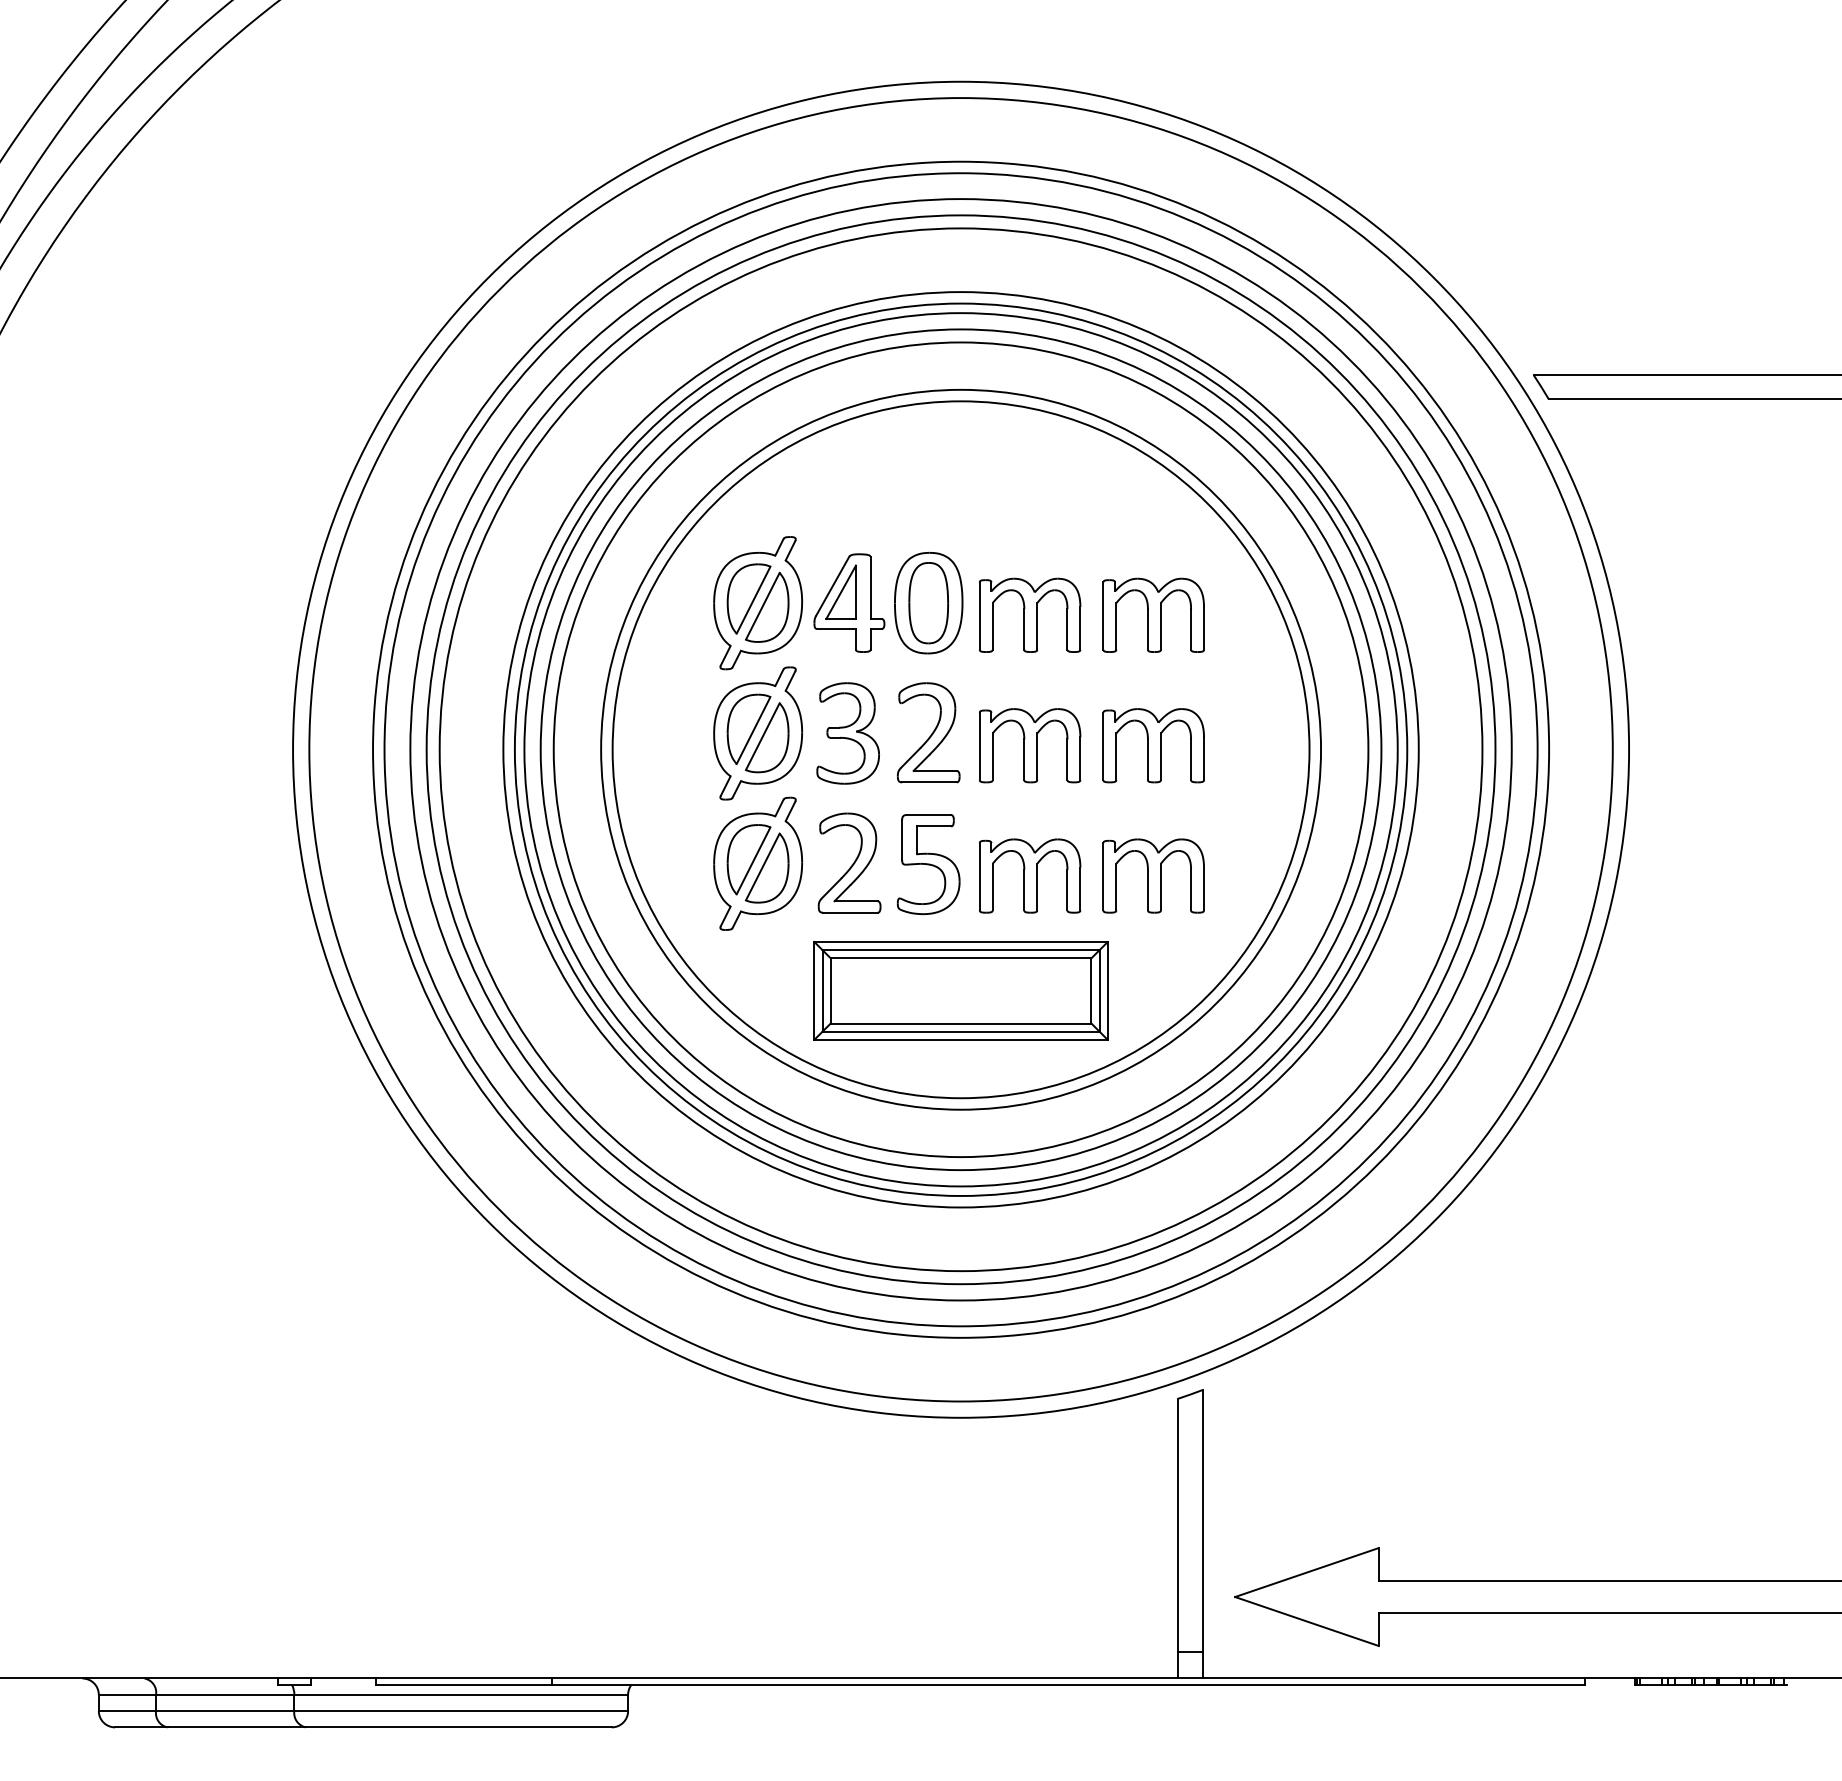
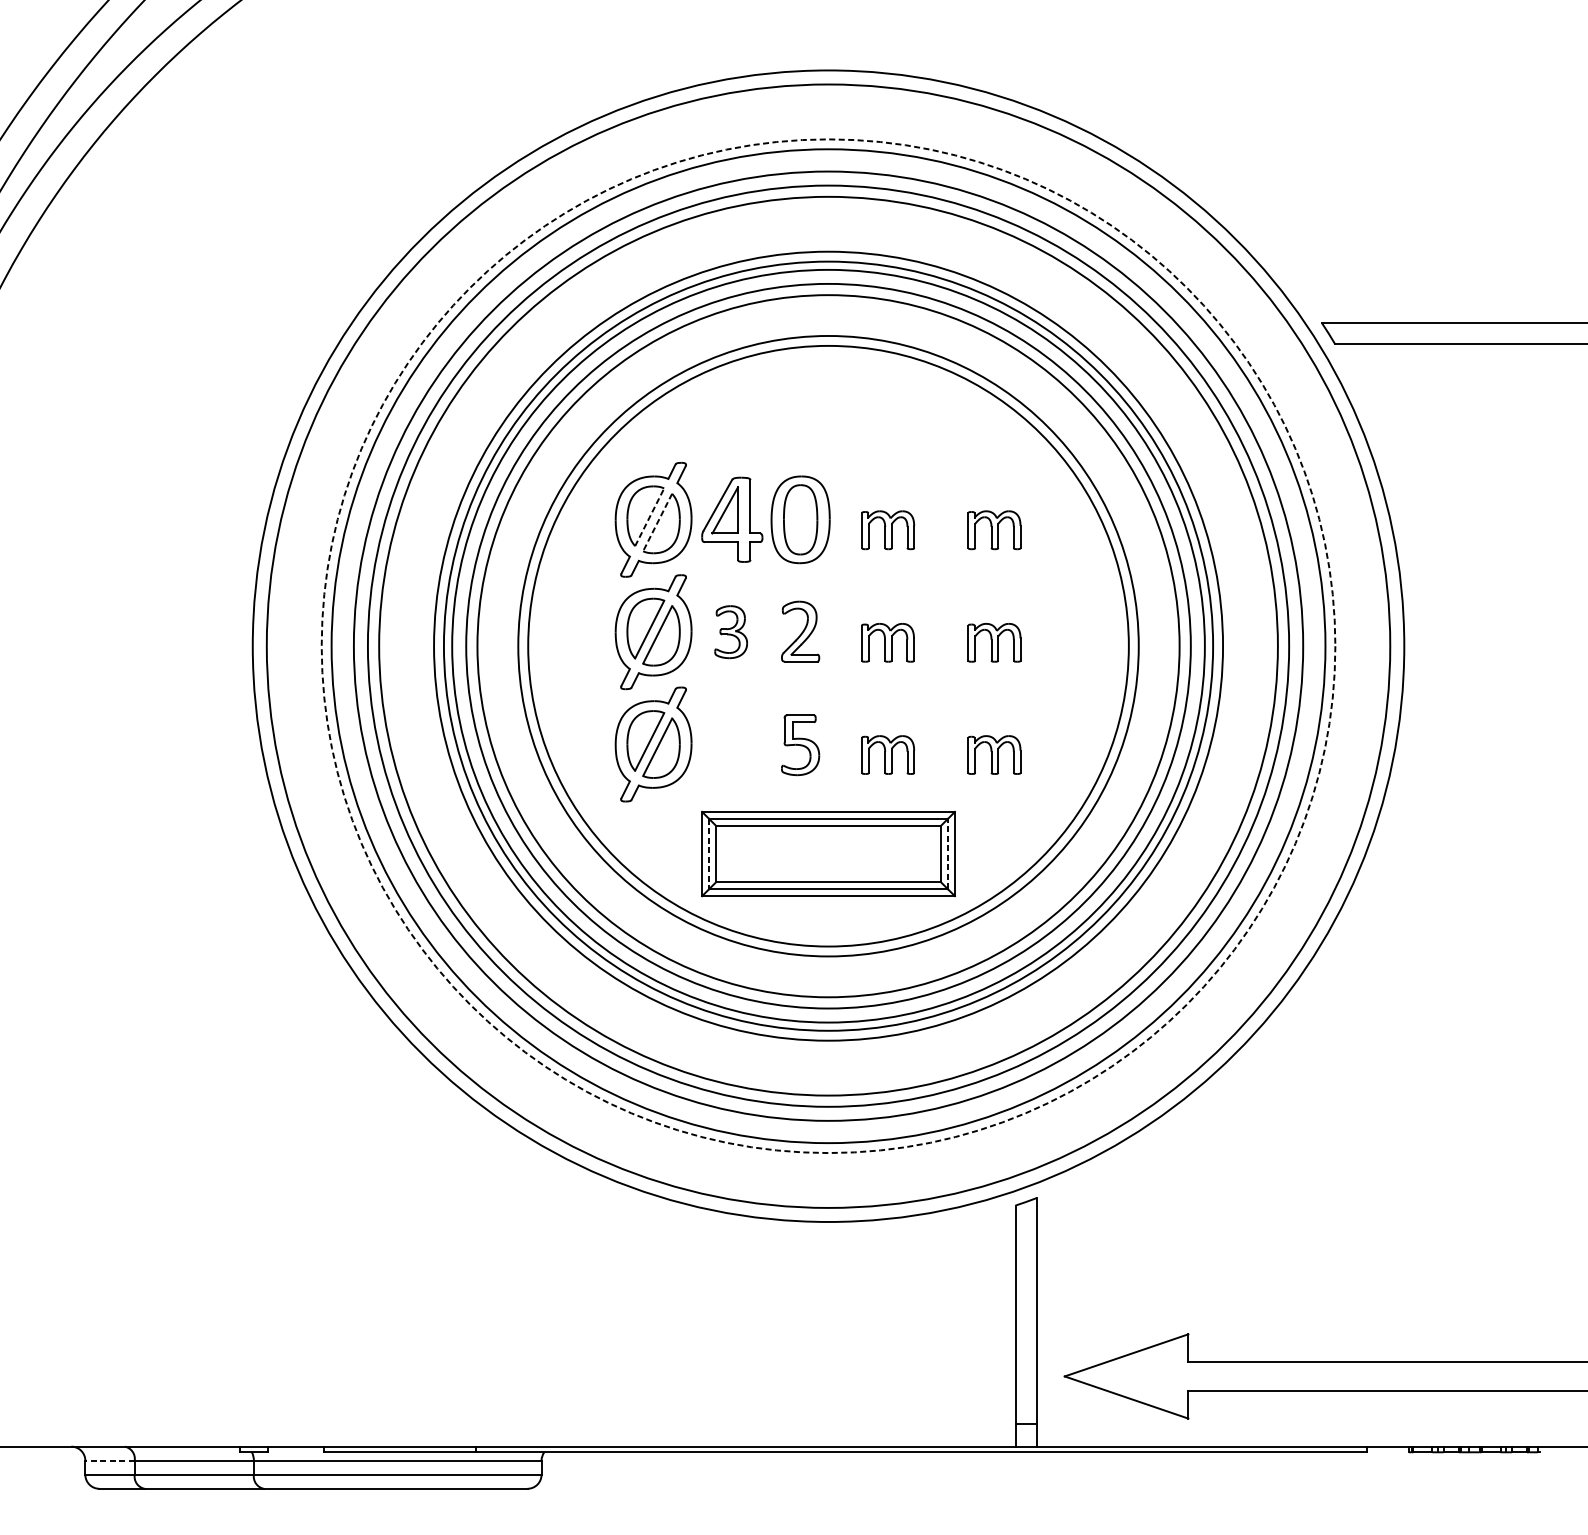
line: (753, 599) -> (649, 516), solid -> dashed
line: (762, 606) -> (657, 522), solid -> dashed
part: (1030, 614) -> (888, 529), size x0.6
part: (1153, 614) -> (994, 529), size x0.6
part: (928, 732) -> (800, 631), size x0.7
part: (847, 733) -> (730, 632), size x0.6
part: (1029, 745) -> (887, 642), size x0.6
part: (1153, 745) -> (994, 642), size x0.6
circle: (961, 749) -> (828, 645), solid -> dashed
part: (849, 862) -> (732, 743), removed
part: (928, 864) -> (800, 745), size x0.7
part: (1030, 875) -> (888, 754), size x0.6
part: (1153, 875) -> (994, 754), size x0.6
line: (822, 990) -> (709, 853), solid -> dashed
line: (1099, 990) -> (947, 853), solid -> dashed
line: (127, 1694) -> (110, 1460), solid -> dashed

